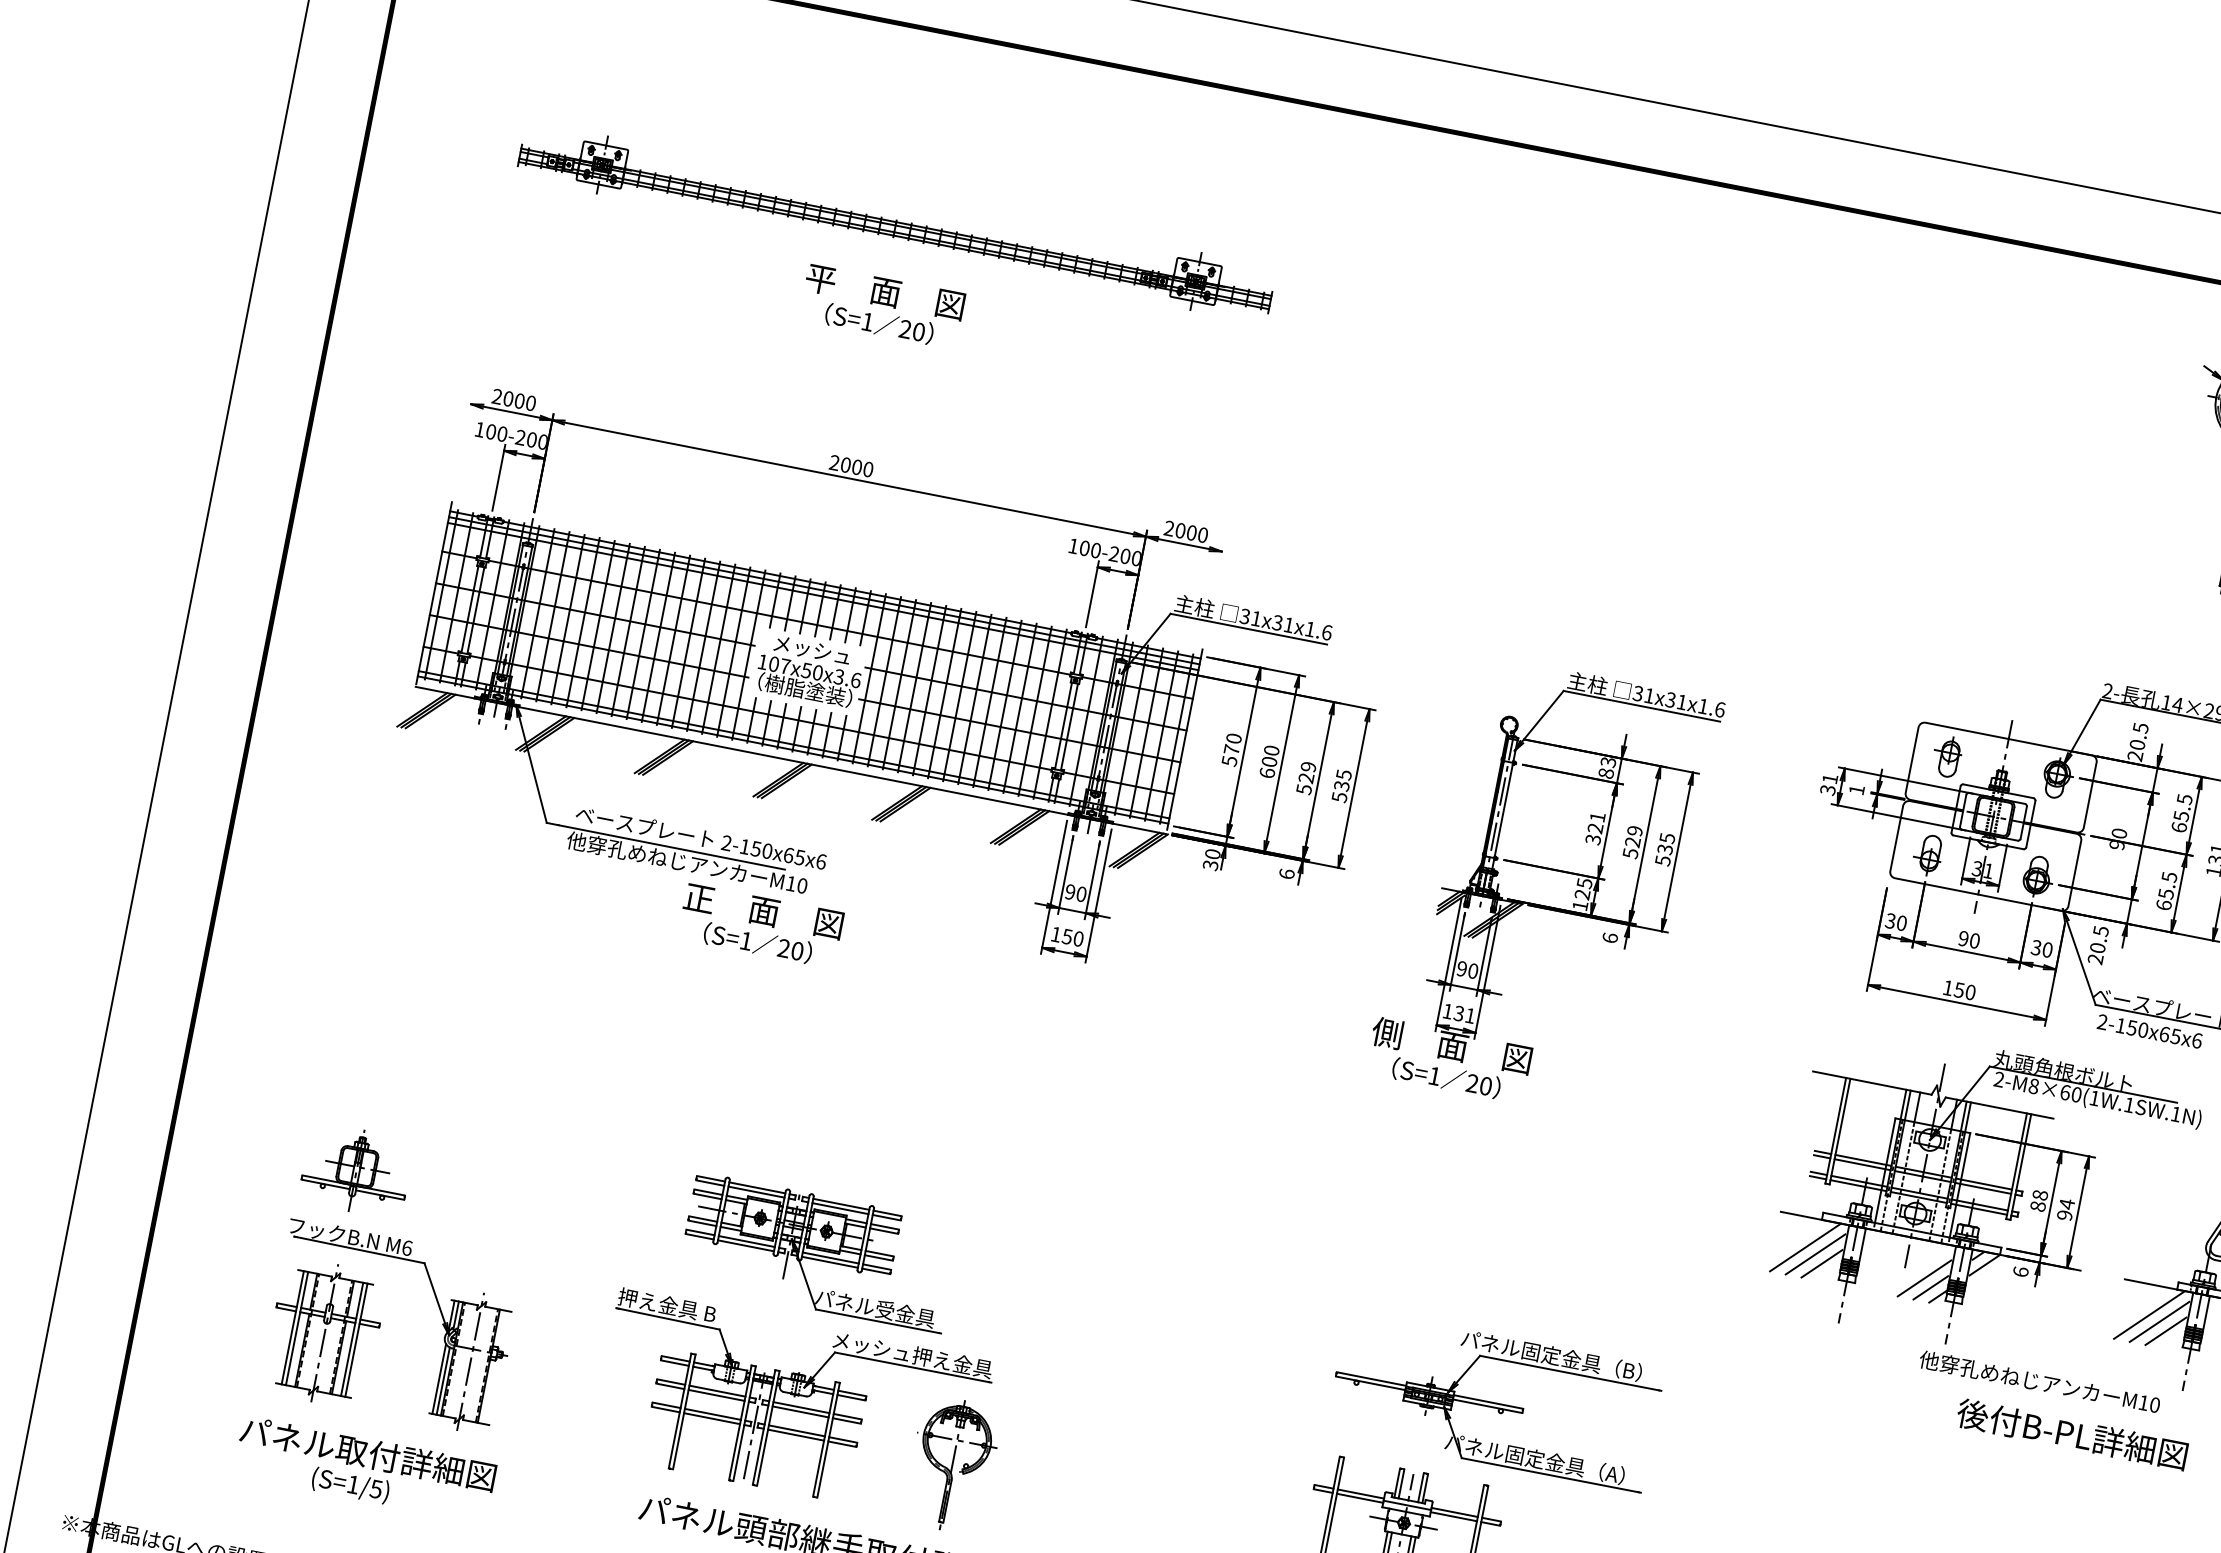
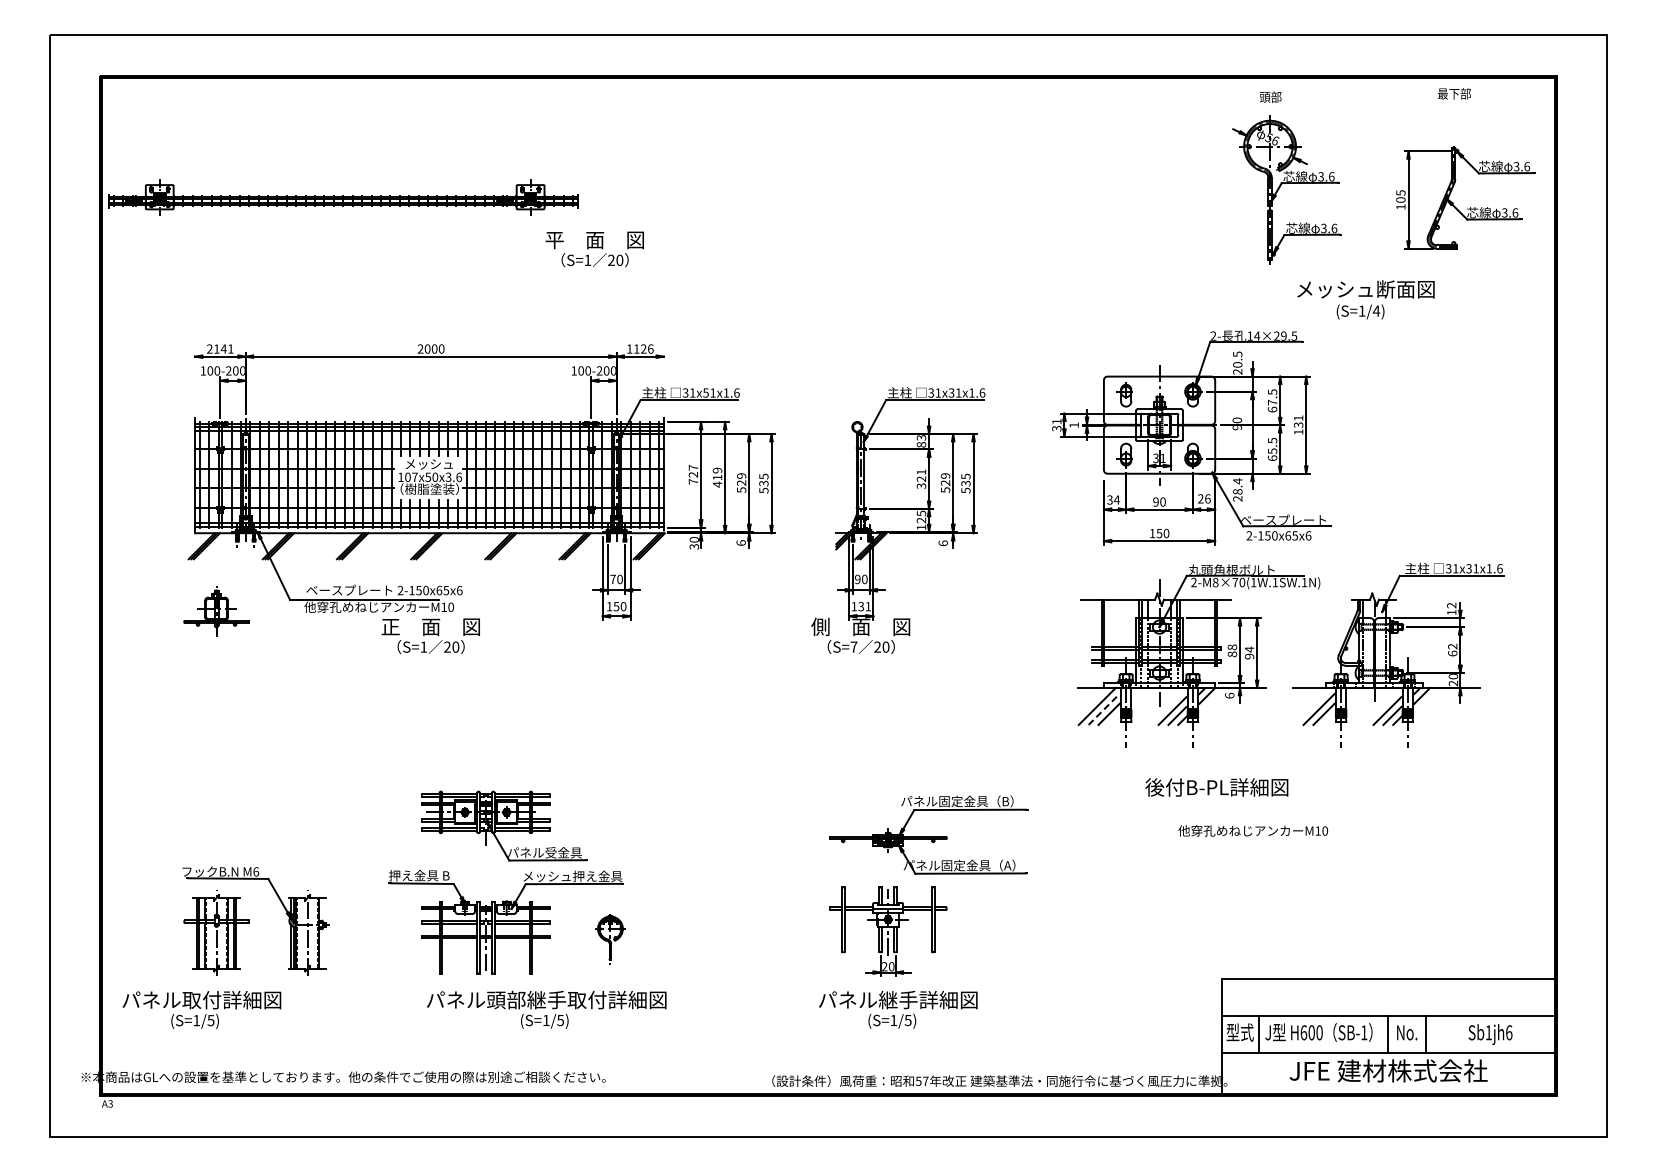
part: (896, 223) -> (343, 197), moved
text: (881, 306) -> (594, 249), moved
text: (519, 400) -> (223, 348), 2000 -> 2141
text: (1185, 530) -> (639, 348), 2000 -> 1126
text: (1276, 621) -> (705, 392), 31x31x1.6 -> 31x51x1.6
text: (1232, 749) -> (693, 474), 570 -> 727
text: (1269, 761) -> (717, 477), 600 -> 419
text: (2181, 815) -> (1272, 402), 65.5 -> 67.5
text: (1069, 892) -> (612, 579), 90 -> 70
text: (1901, 922) -> (1116, 499), 30 -> 34
text: (2098, 939) -> (1237, 486), 20.5 -> 28.4
text: (2042, 948) -> (1204, 498), 30 -> 26
text: (1434, 1074) -> (853, 646), S=1 -> S=7
text: (2065, 1092) -> (1235, 582), 2-M8×60(1W.1SW.1N) -> 2-M8×70(1W.1SW.1N)
part: (356, 1171) -> (216, 611), moved
line: (1816, 1254) -> (1104, 709), solid -> dashed
line: (2148, 1314) -> (1311, 706), removed
text: (2038, 1381) -> (1252, 830), moved
text: (2071, 1434) -> (1216, 787), moved
part: (955, 1466) -> (611, 938), size x0.6
text: (364, 1468) -> (201, 1009), moved

